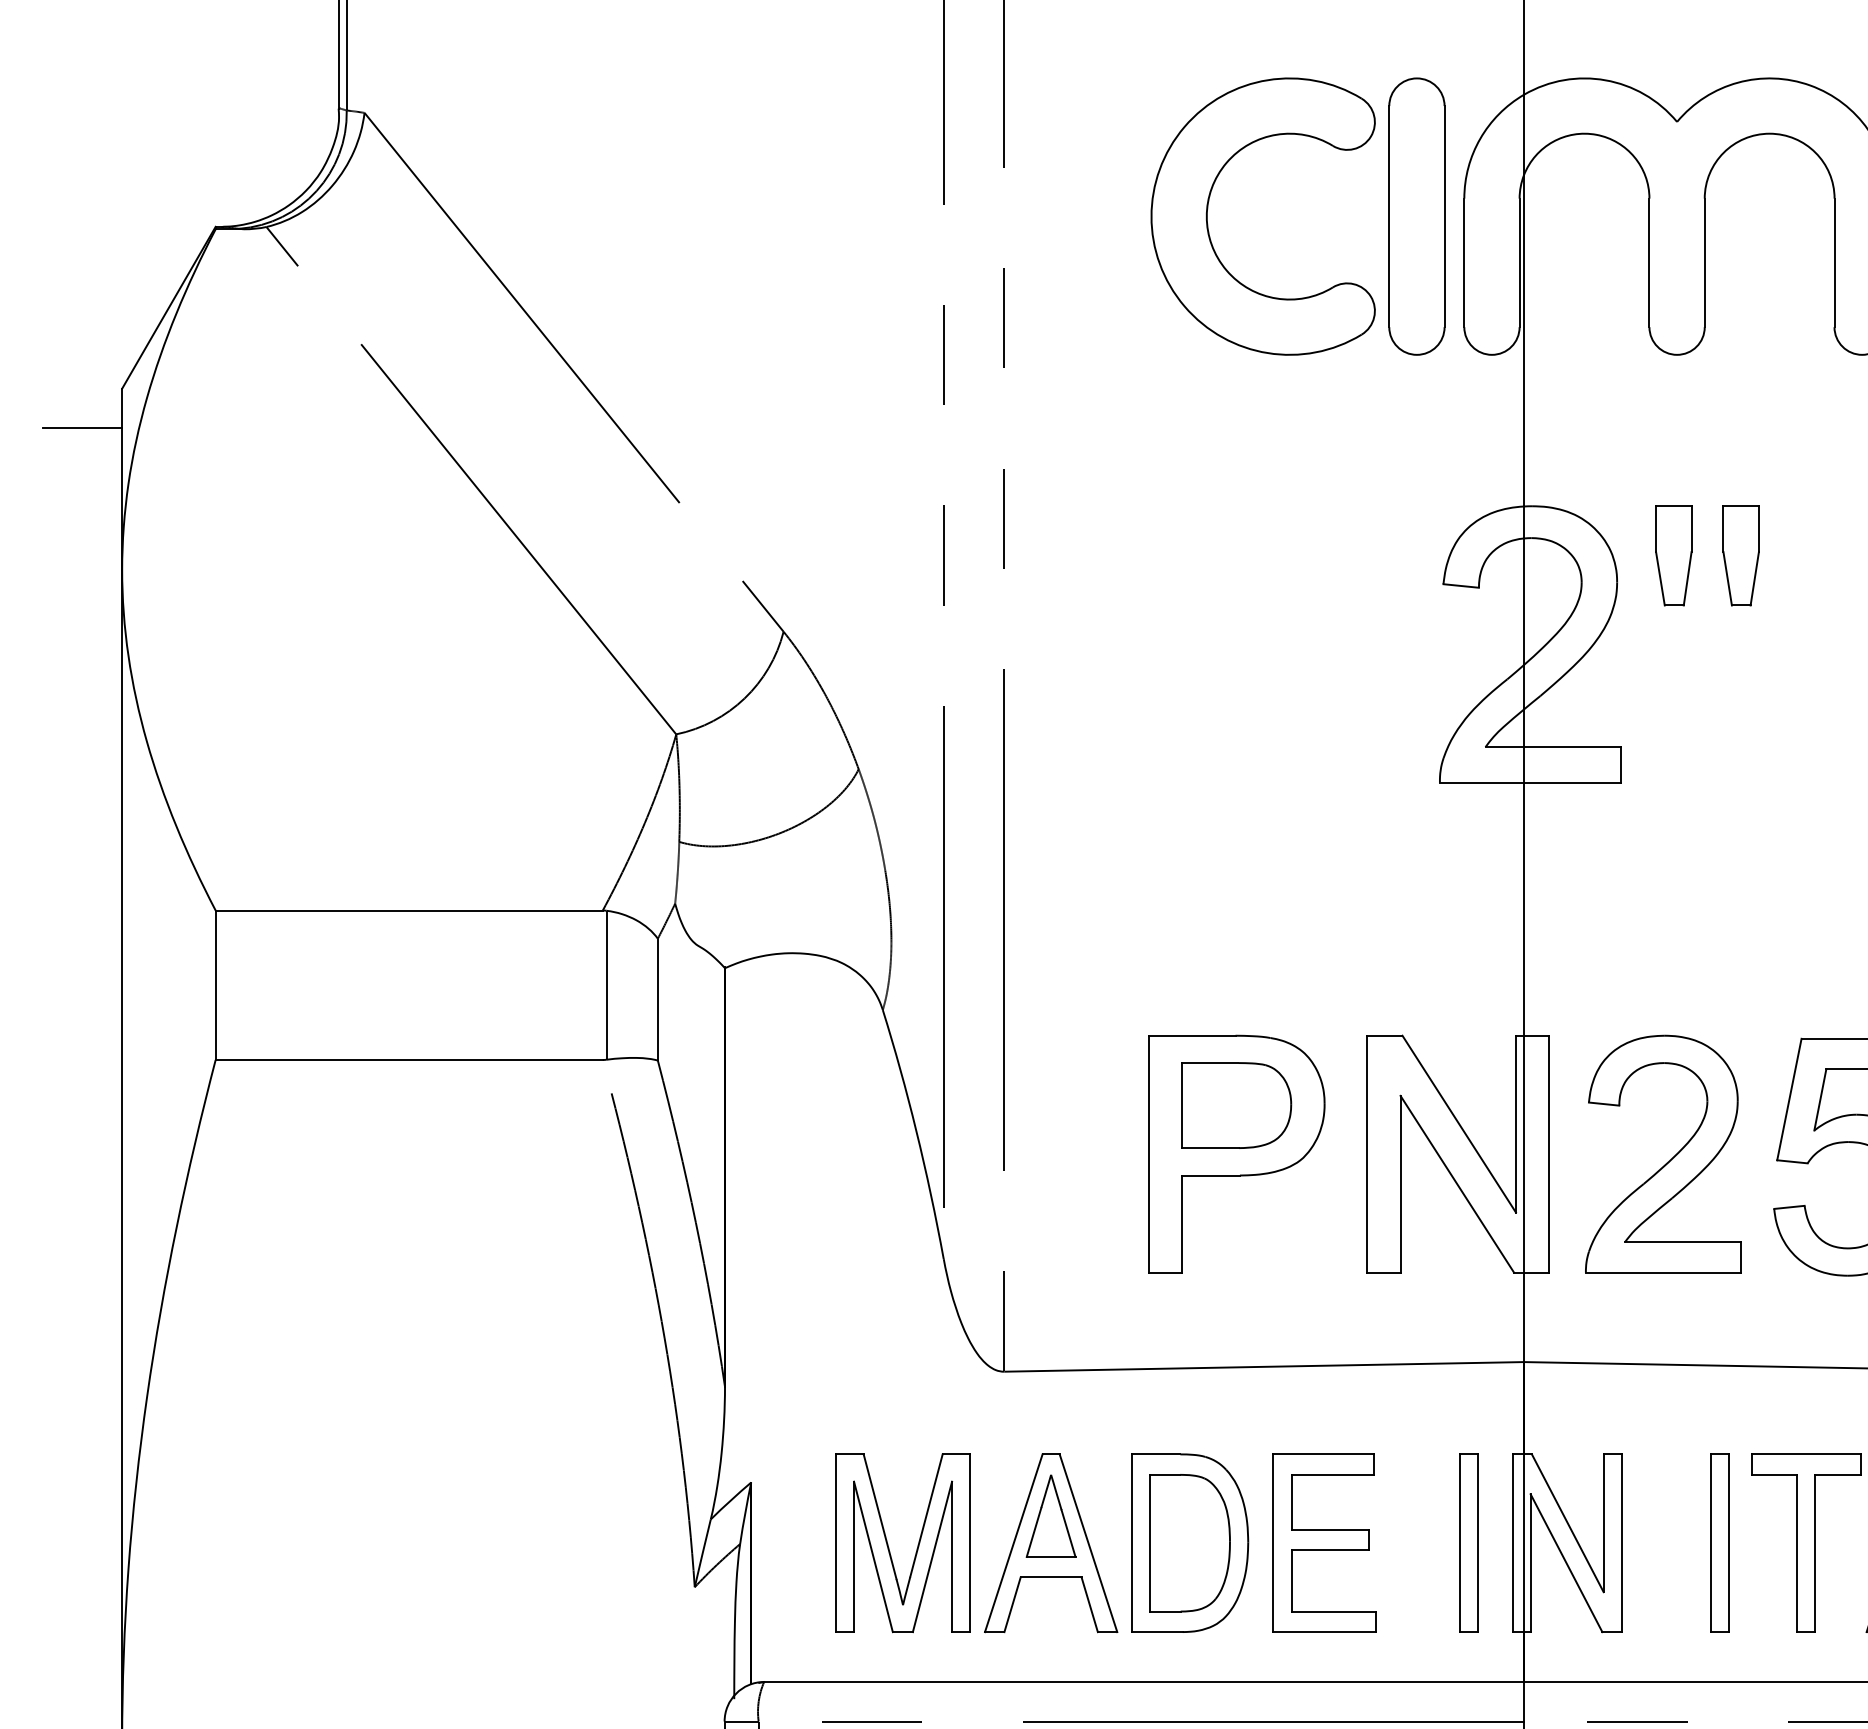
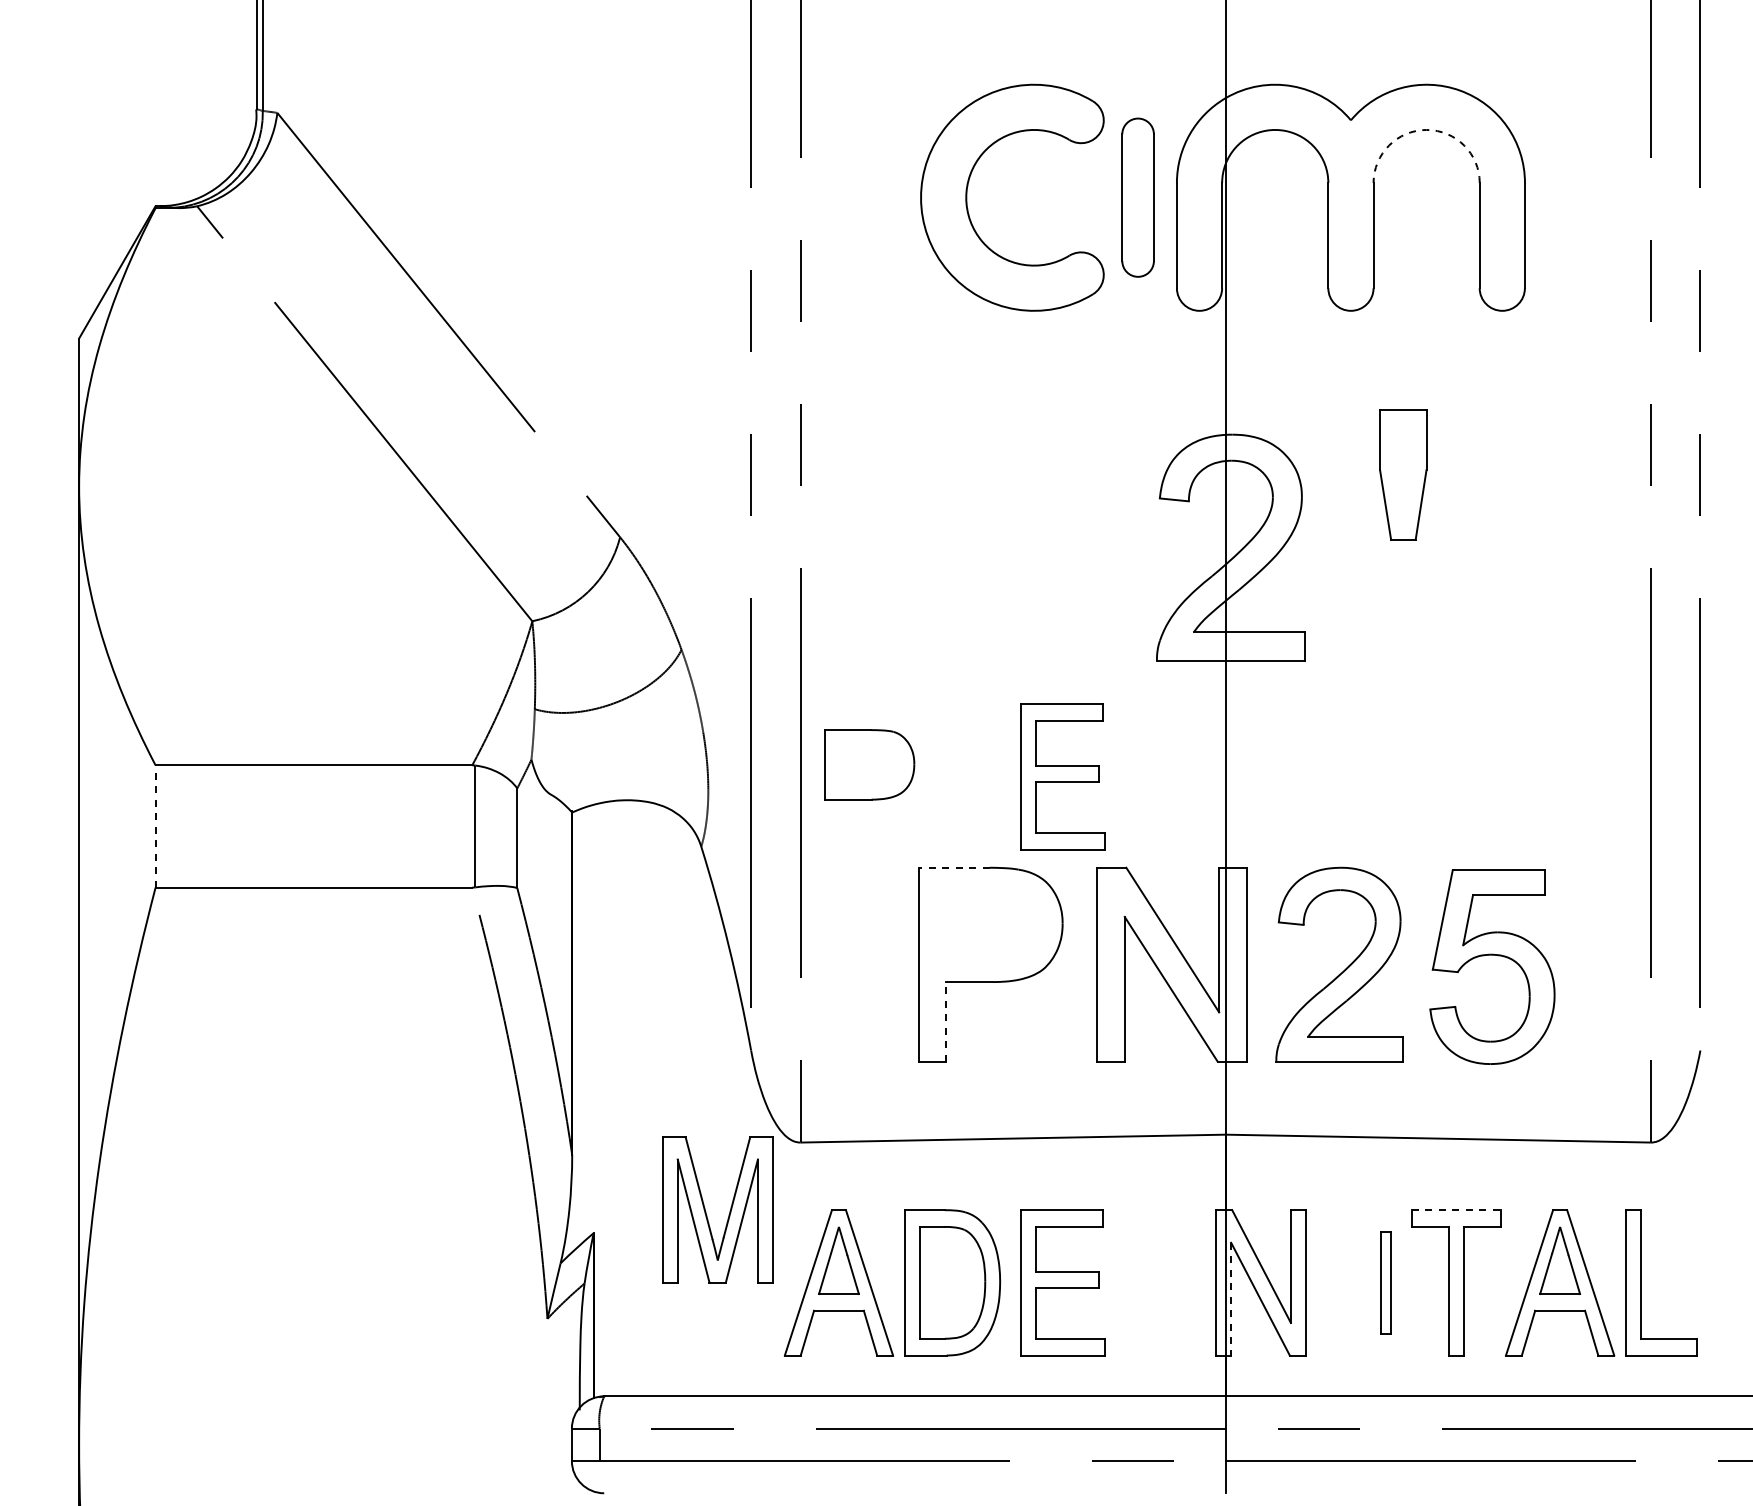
arc: (1769, 133) -> (1426, 129), solid -> dashed
part: (1416, 216) -> (1137, 197), size x0.7
line: (82, 427) -> (46, 370), removed
part: (1672, 556) -> (1347, 475), removed
part: (1741, 556) -> (1403, 475), size x1.6
part: (1324, 924) -> (1062, 776), added
line: (215, 984) -> (155, 825), solid -> dashed
line: (1192, 1035) -> (954, 867), solid -> dashed
part: (1236, 1105) -> (869, 764), moved
line: (1181, 1223) -> (945, 1021), solid -> dashed
line: (1806, 1454) -> (1456, 1210), solid -> dashed
part: (1468, 1542) -> (1180, 1282), removed
part: (1719, 1542) -> (1385, 1282), size x0.7
part: (889, 1545) -> (706, 1211), moved
line: (1531, 1563) -> (1231, 1299), solid -> dashed

